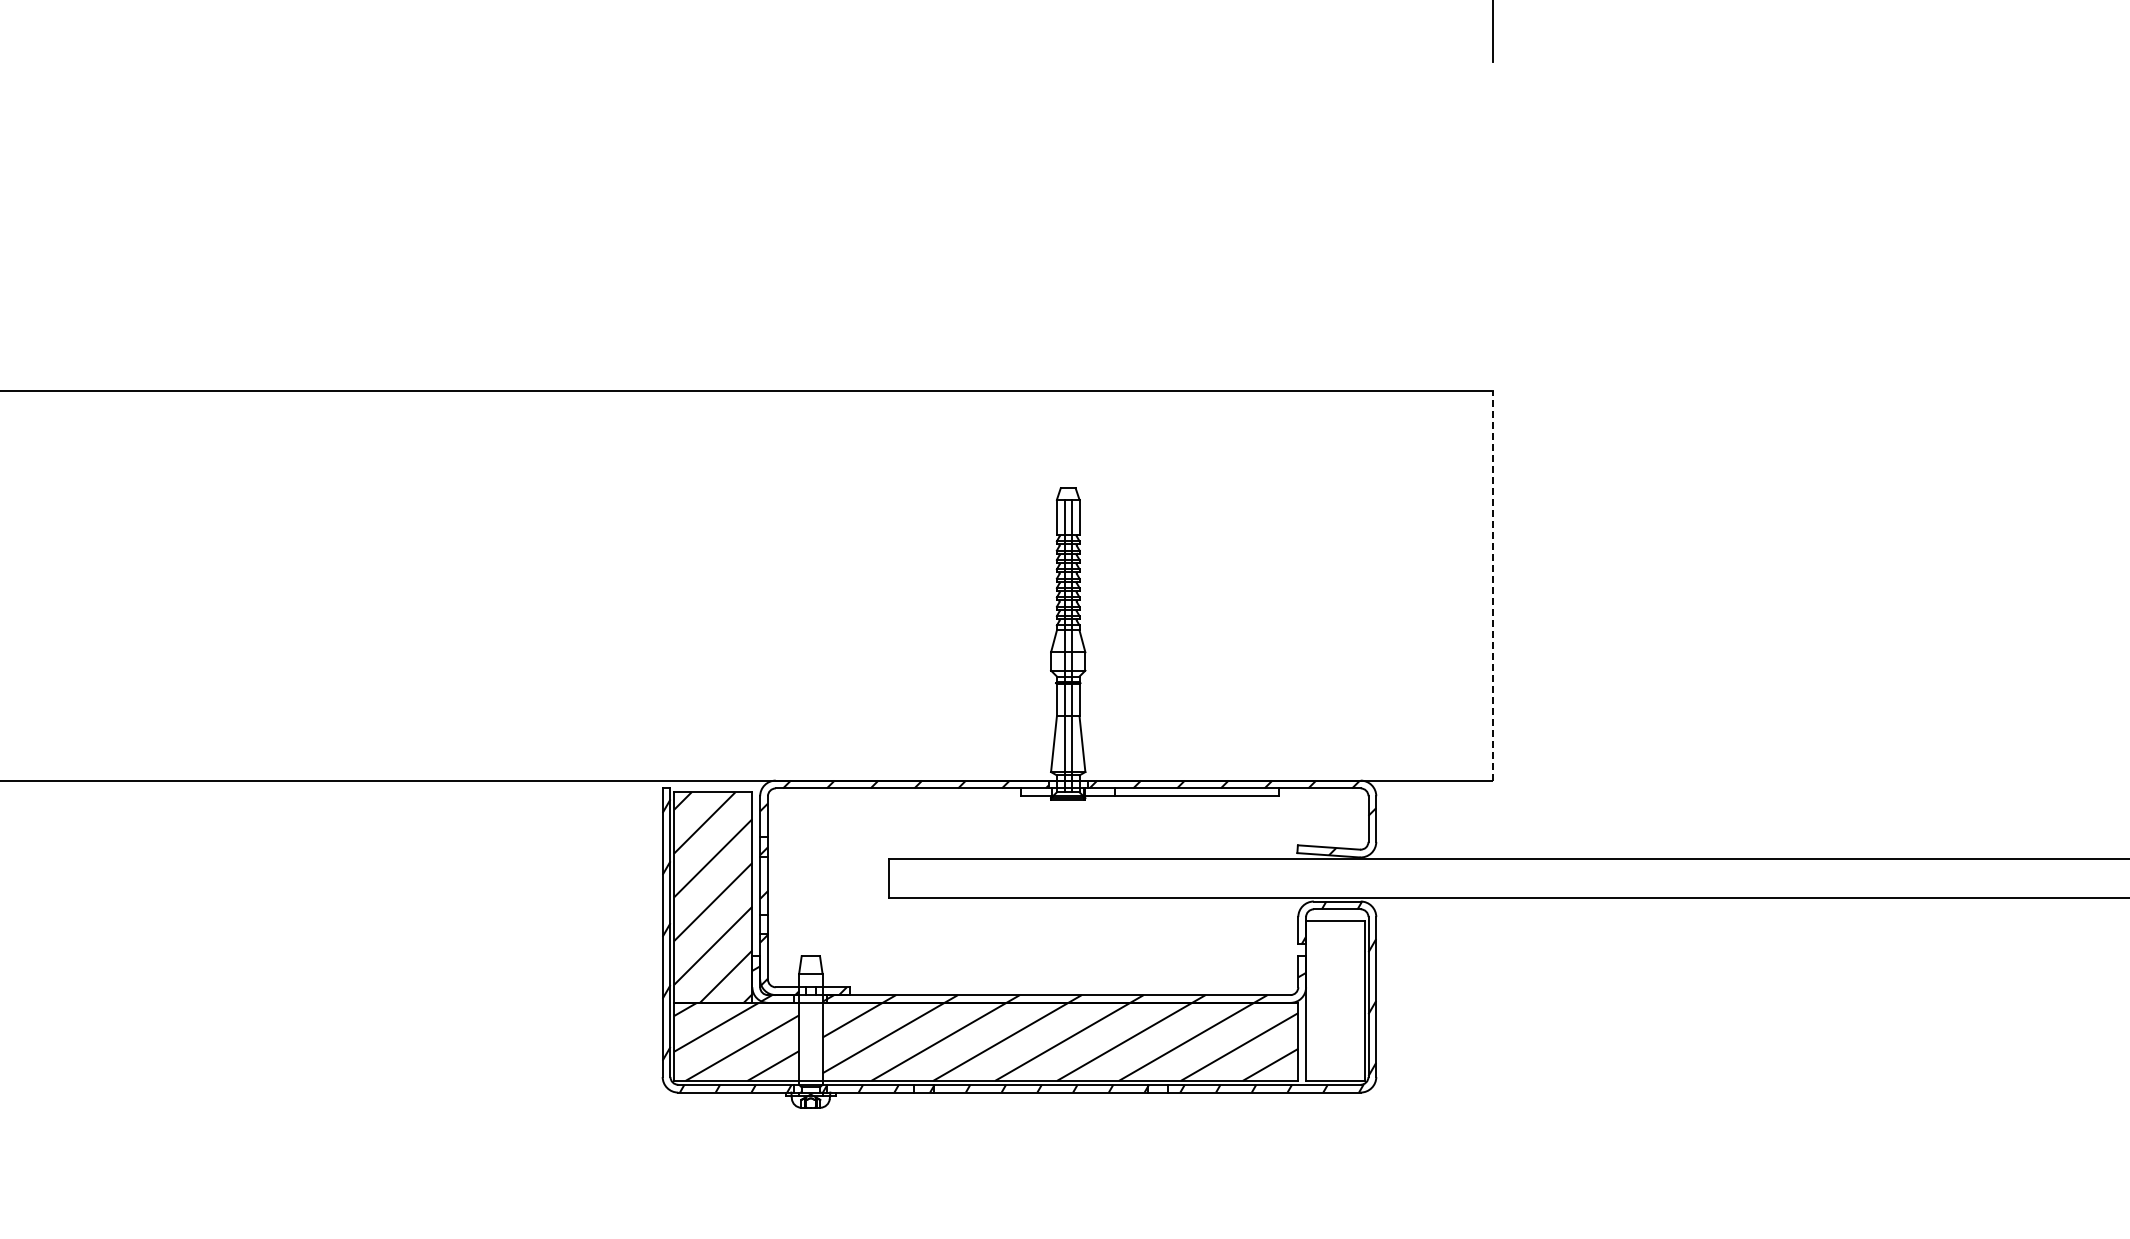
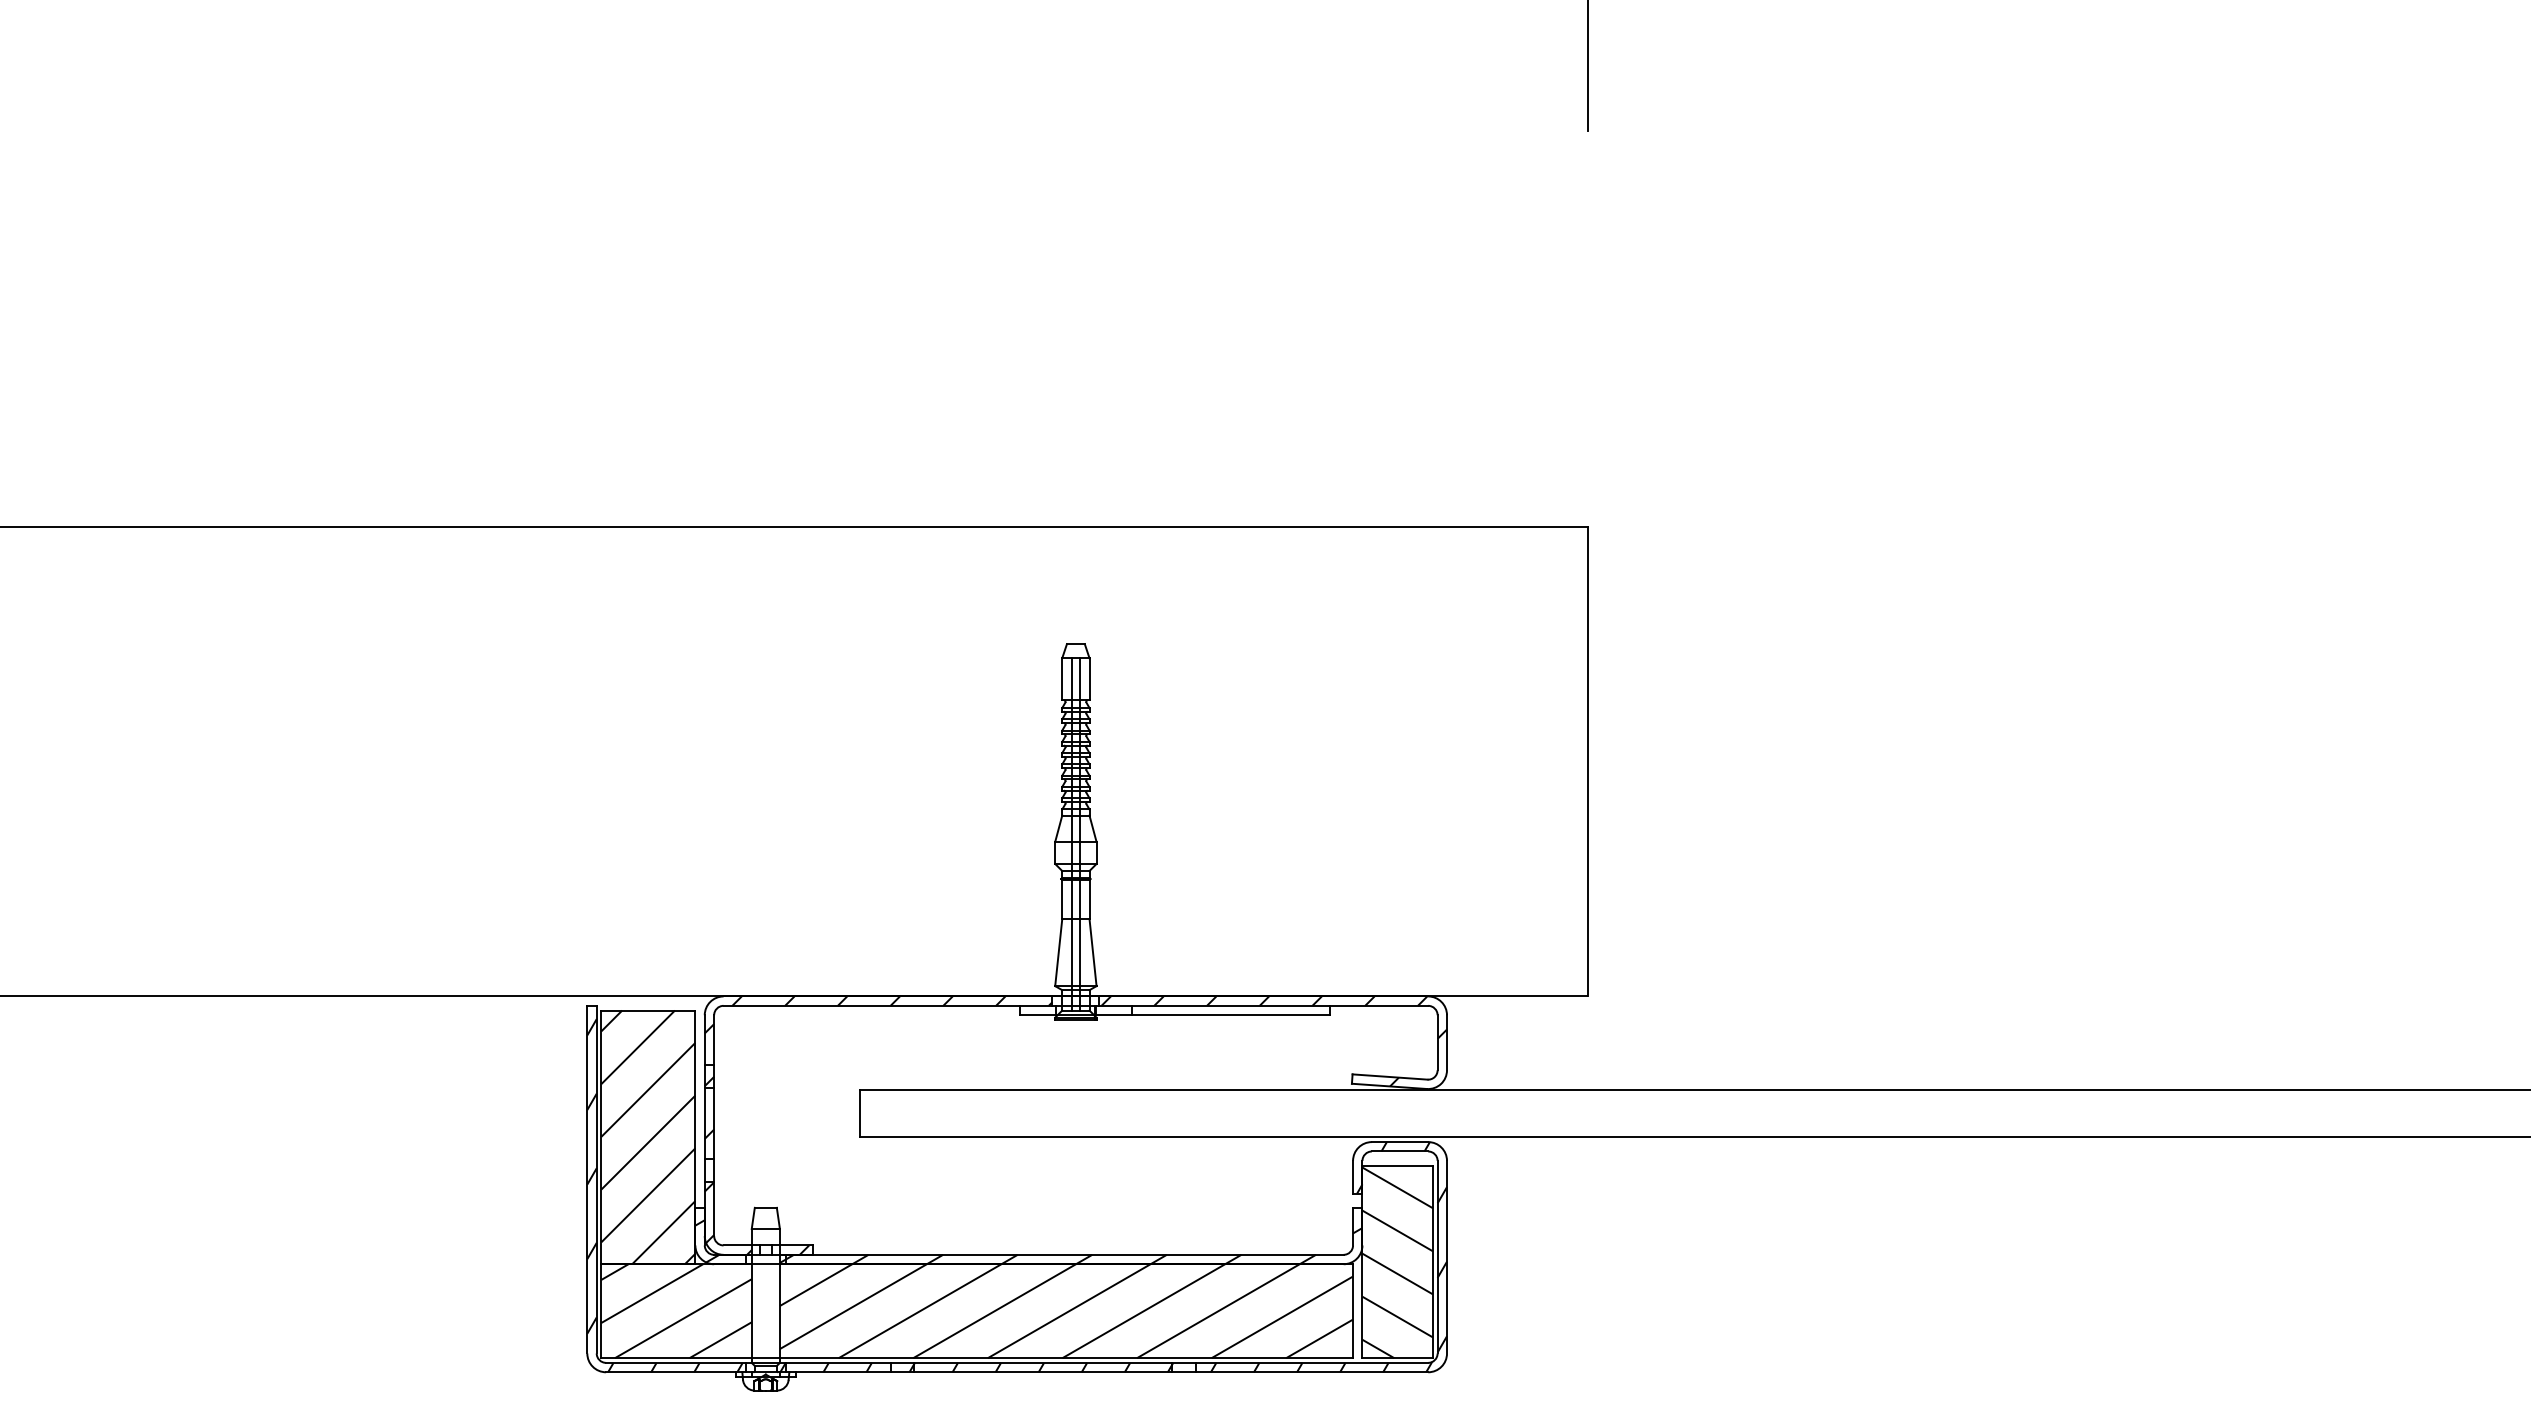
line: (1493, 585) -> (1588, 761), dashed -> solid
hatch: (1335, 1001) -> (1397, 1262), added

